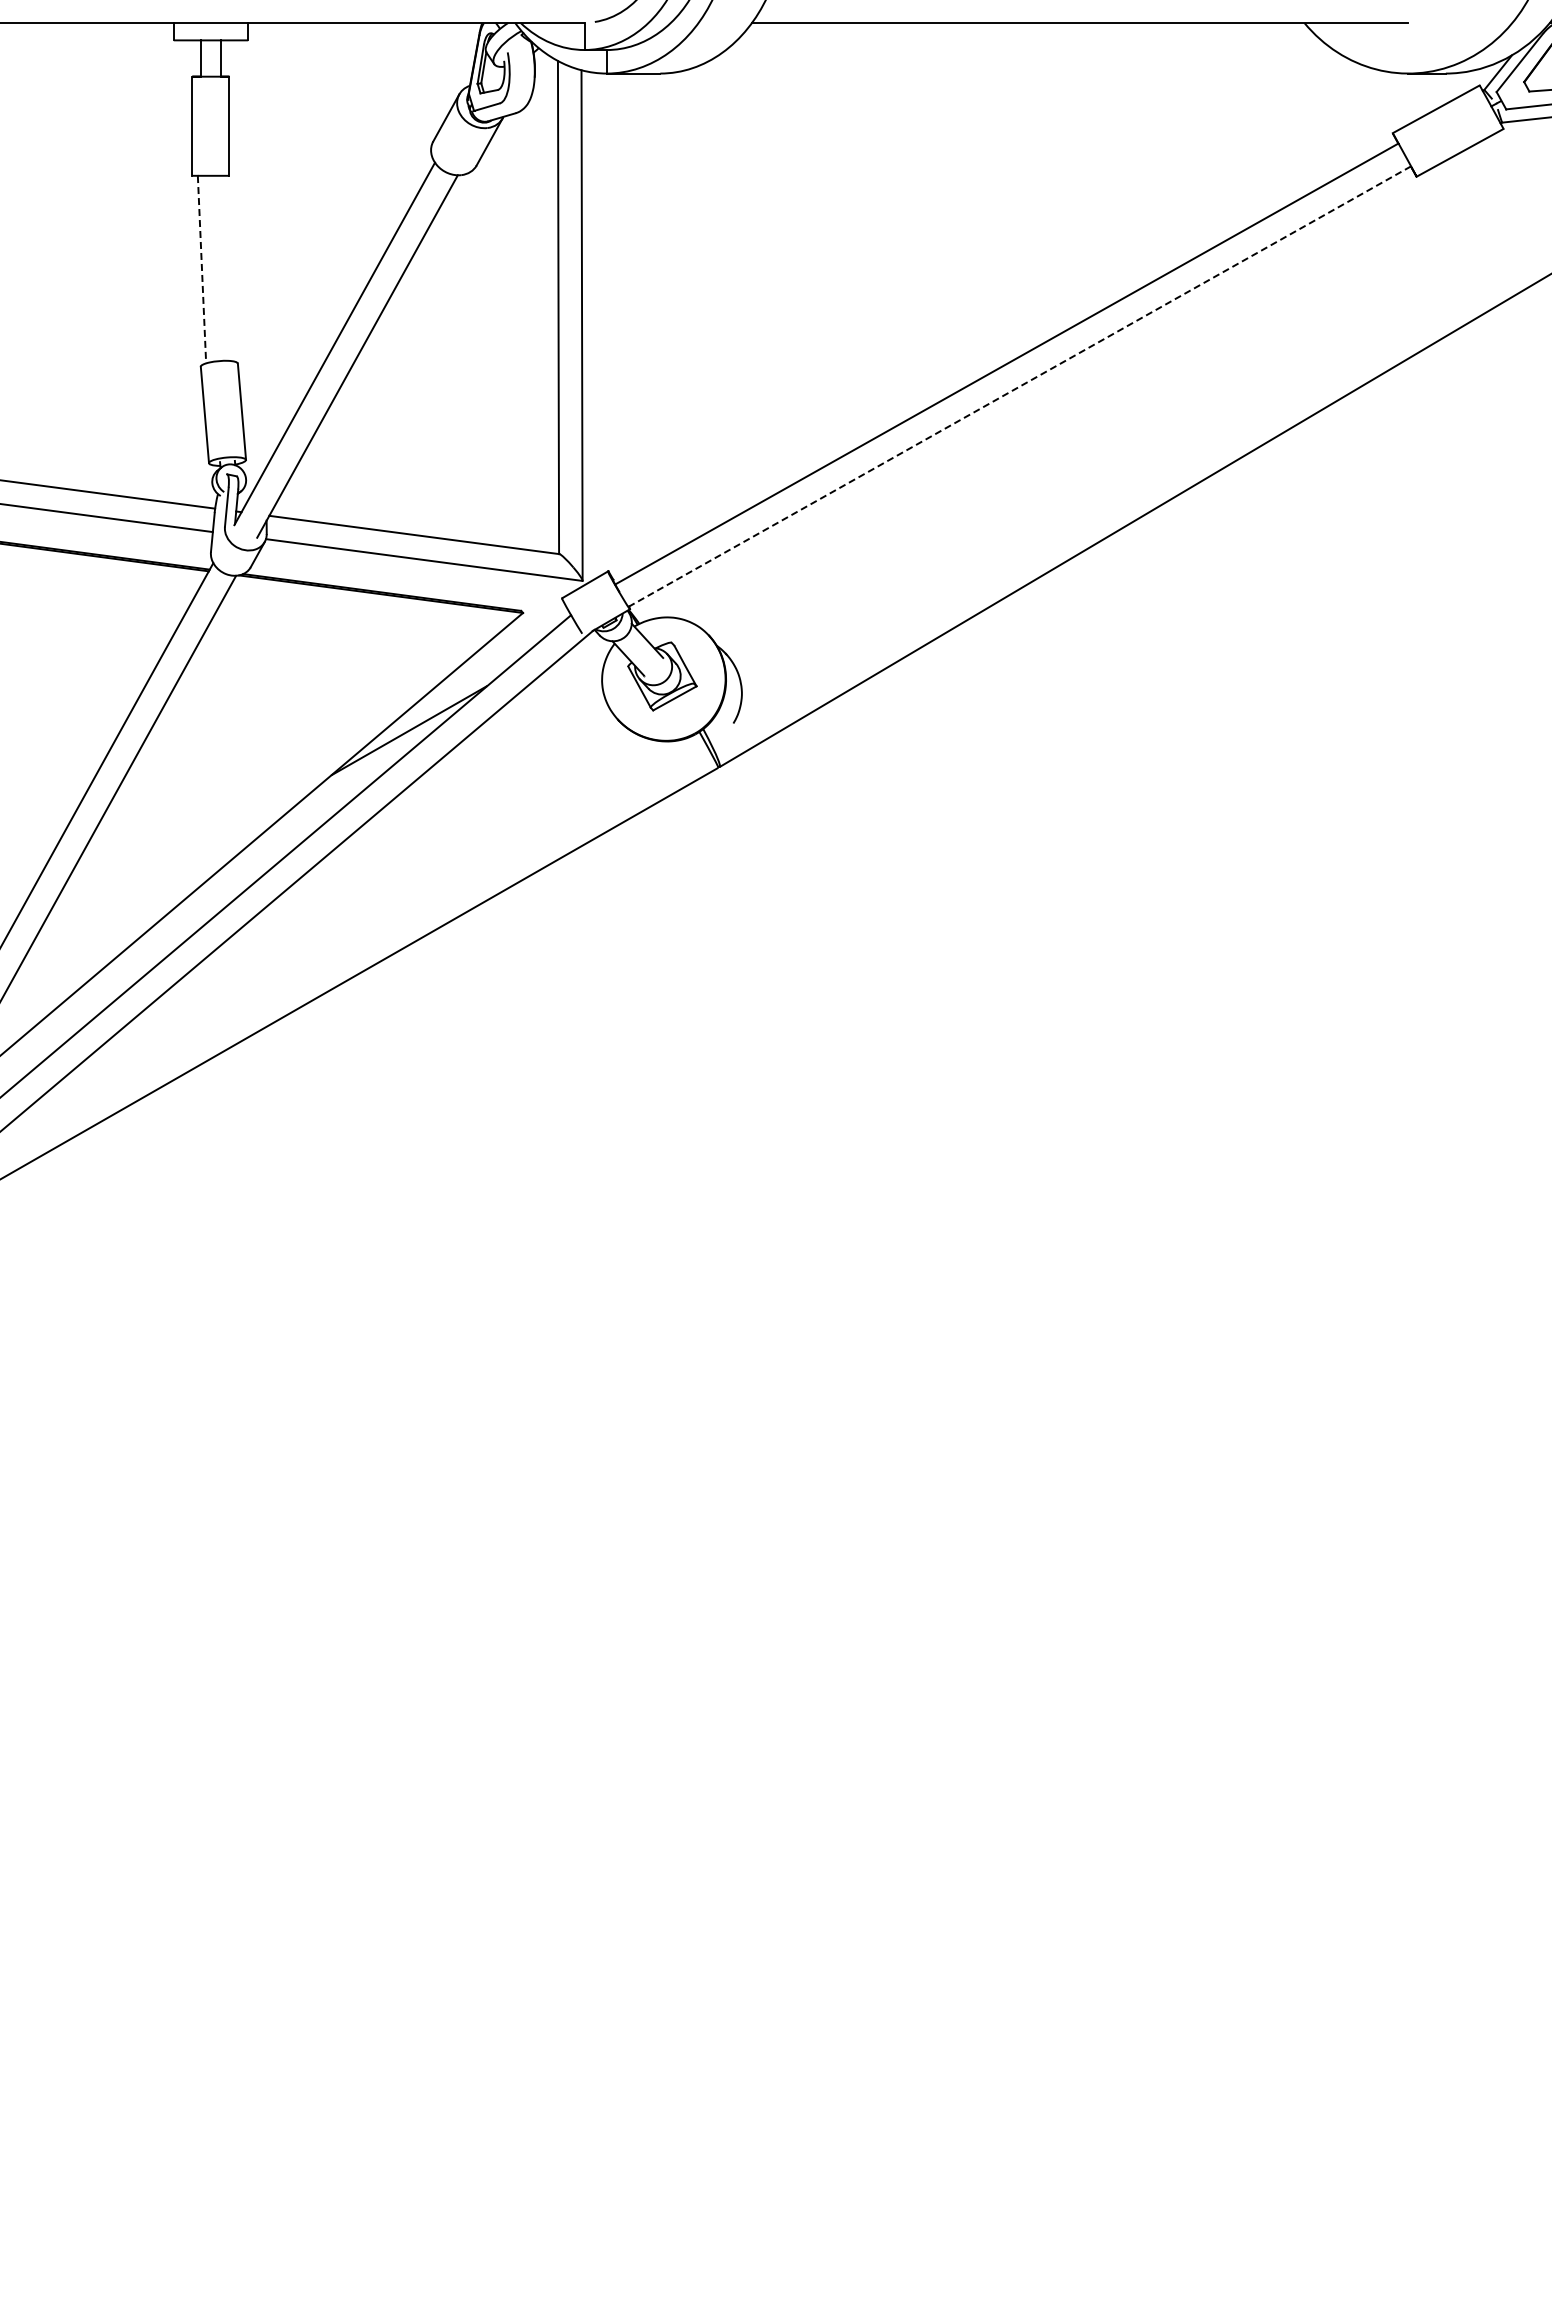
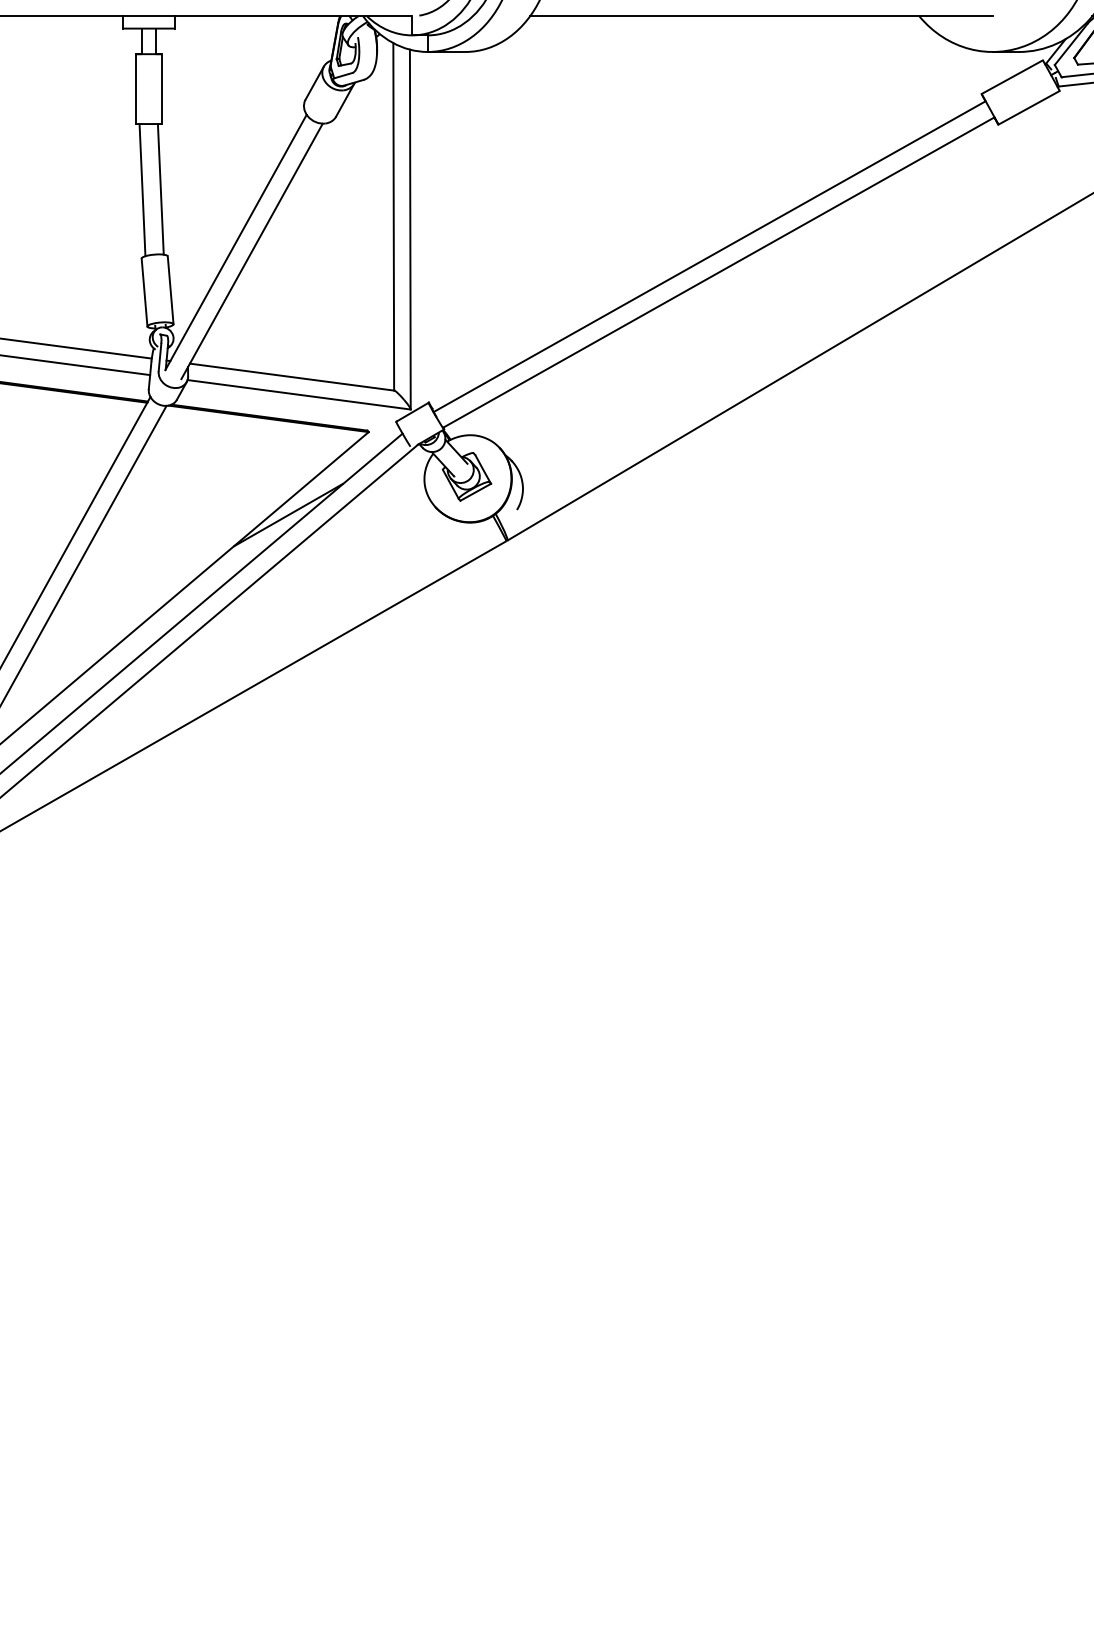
line: (227, 268) -> (160, 189), added
line: (202, 269) -> (142, 190), dashed -> solid
line: (1019, 386) -> (718, 272), dashed -> solid

